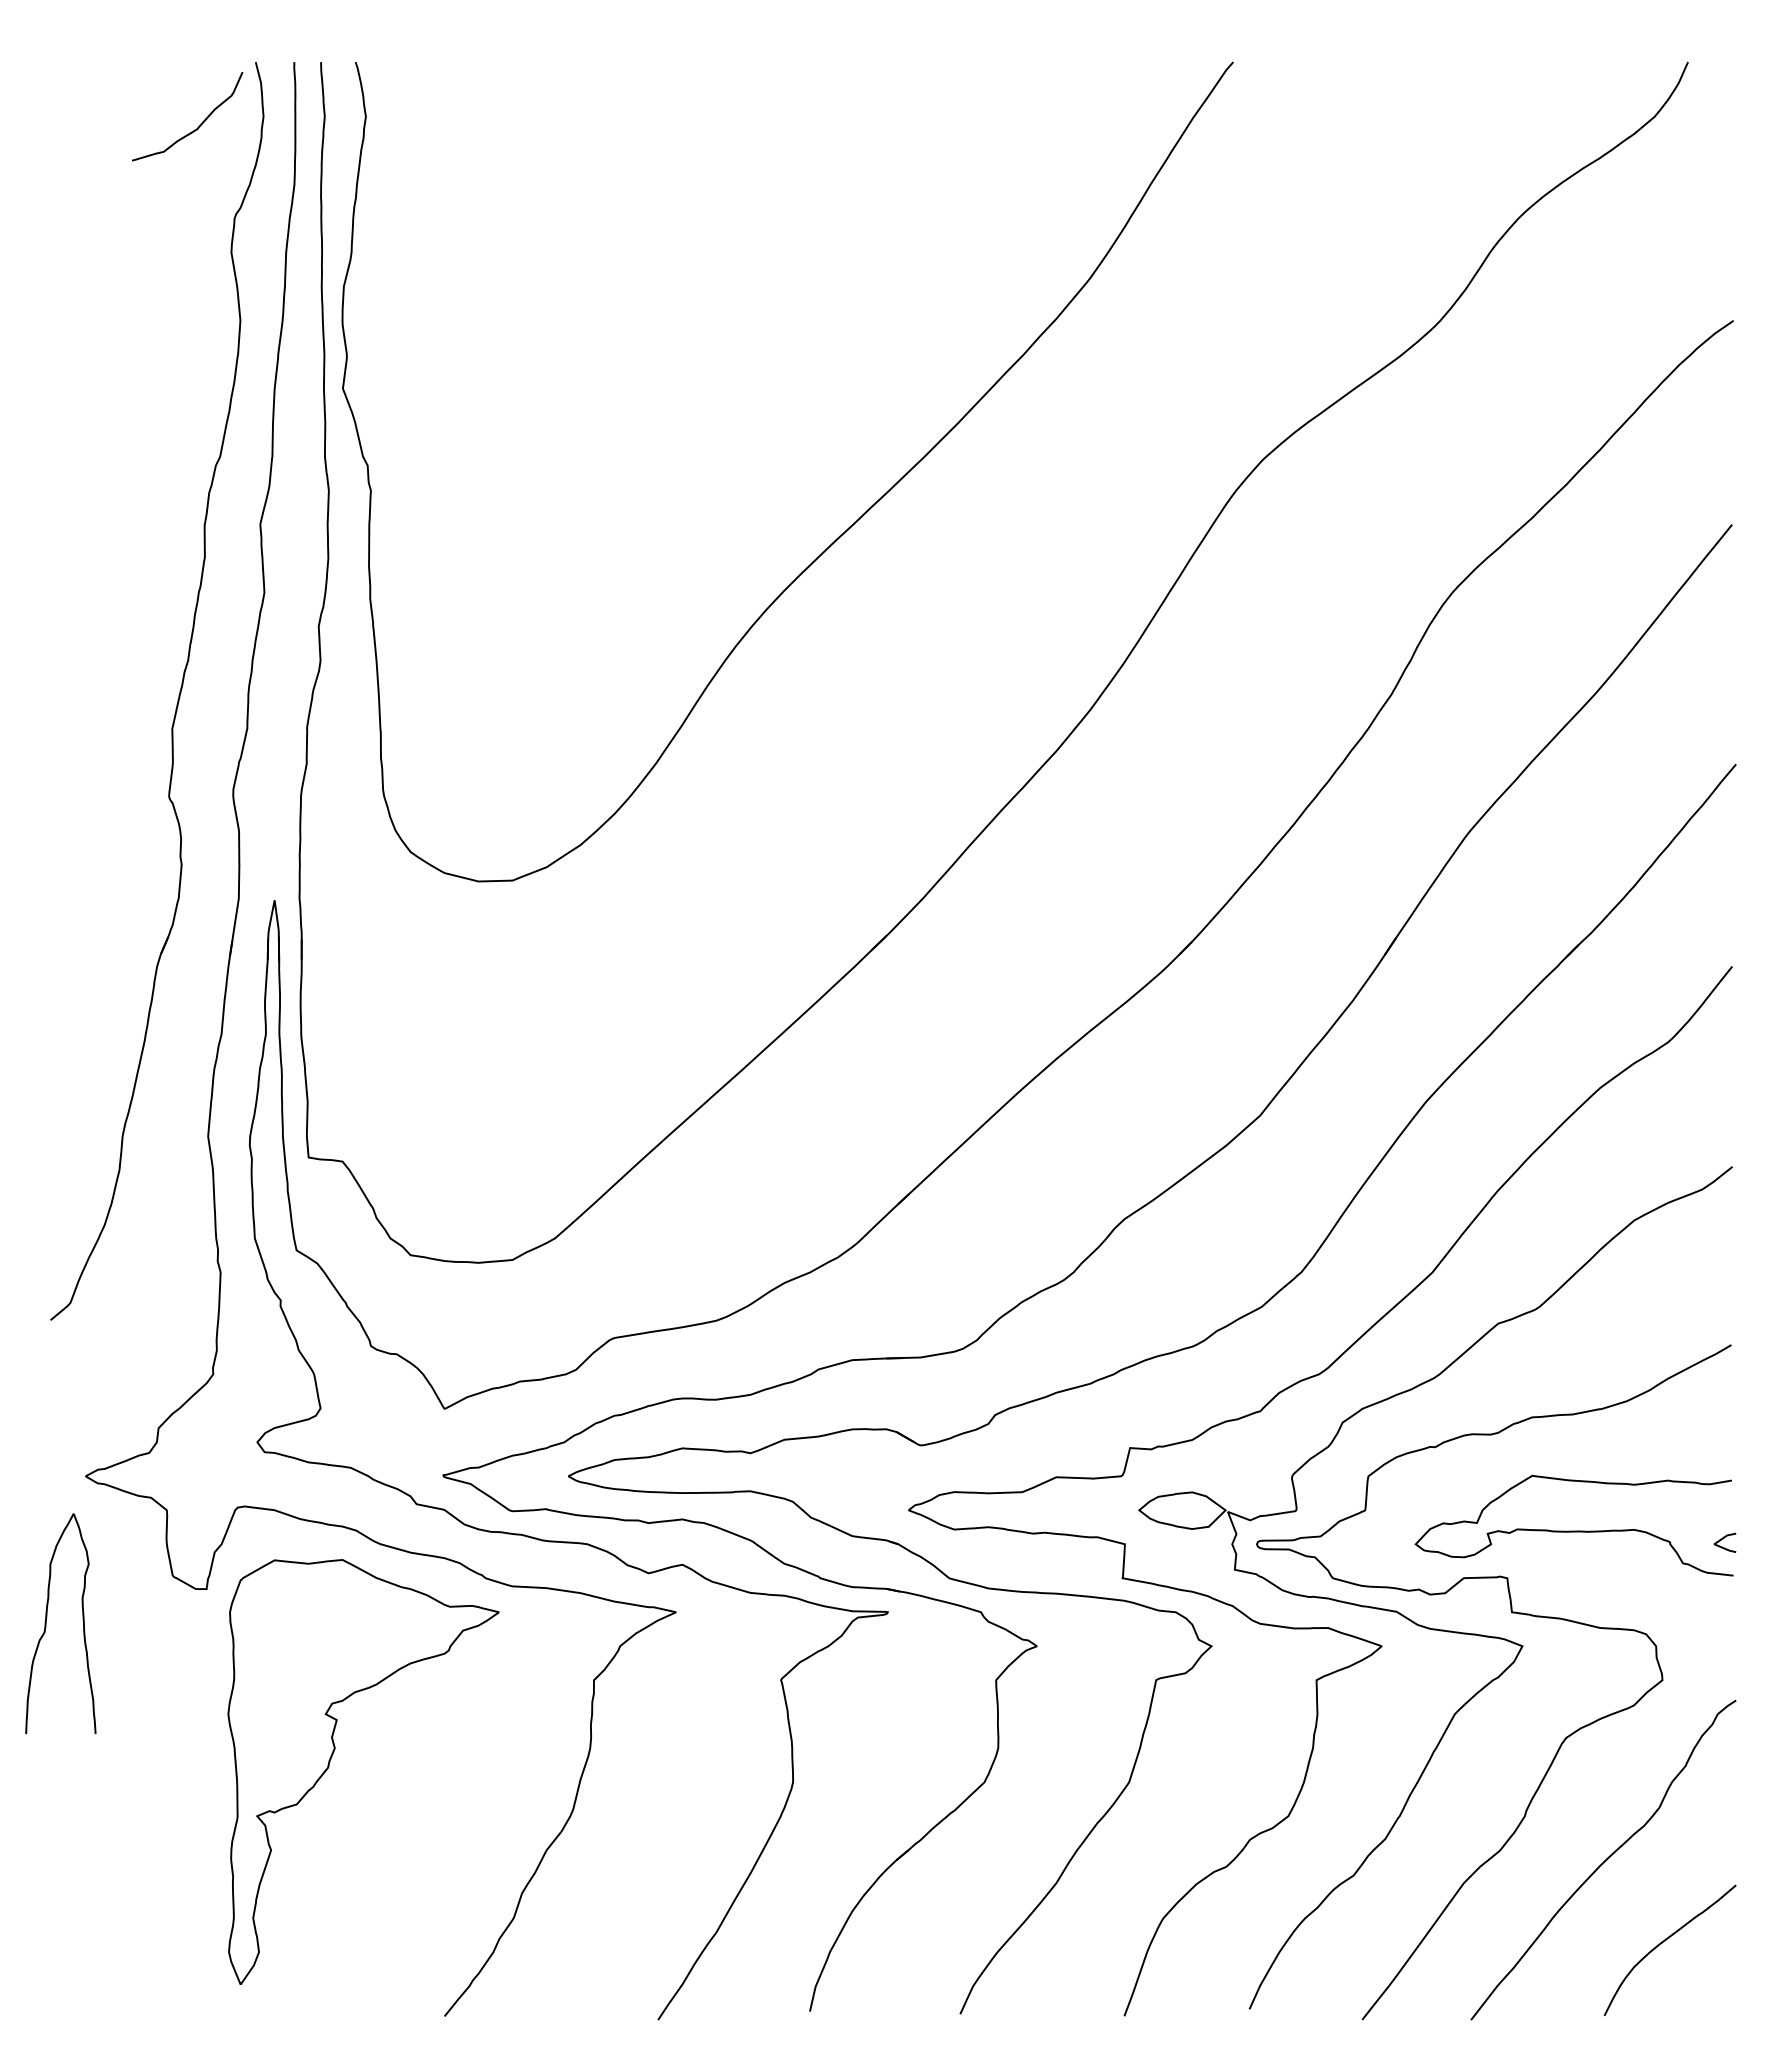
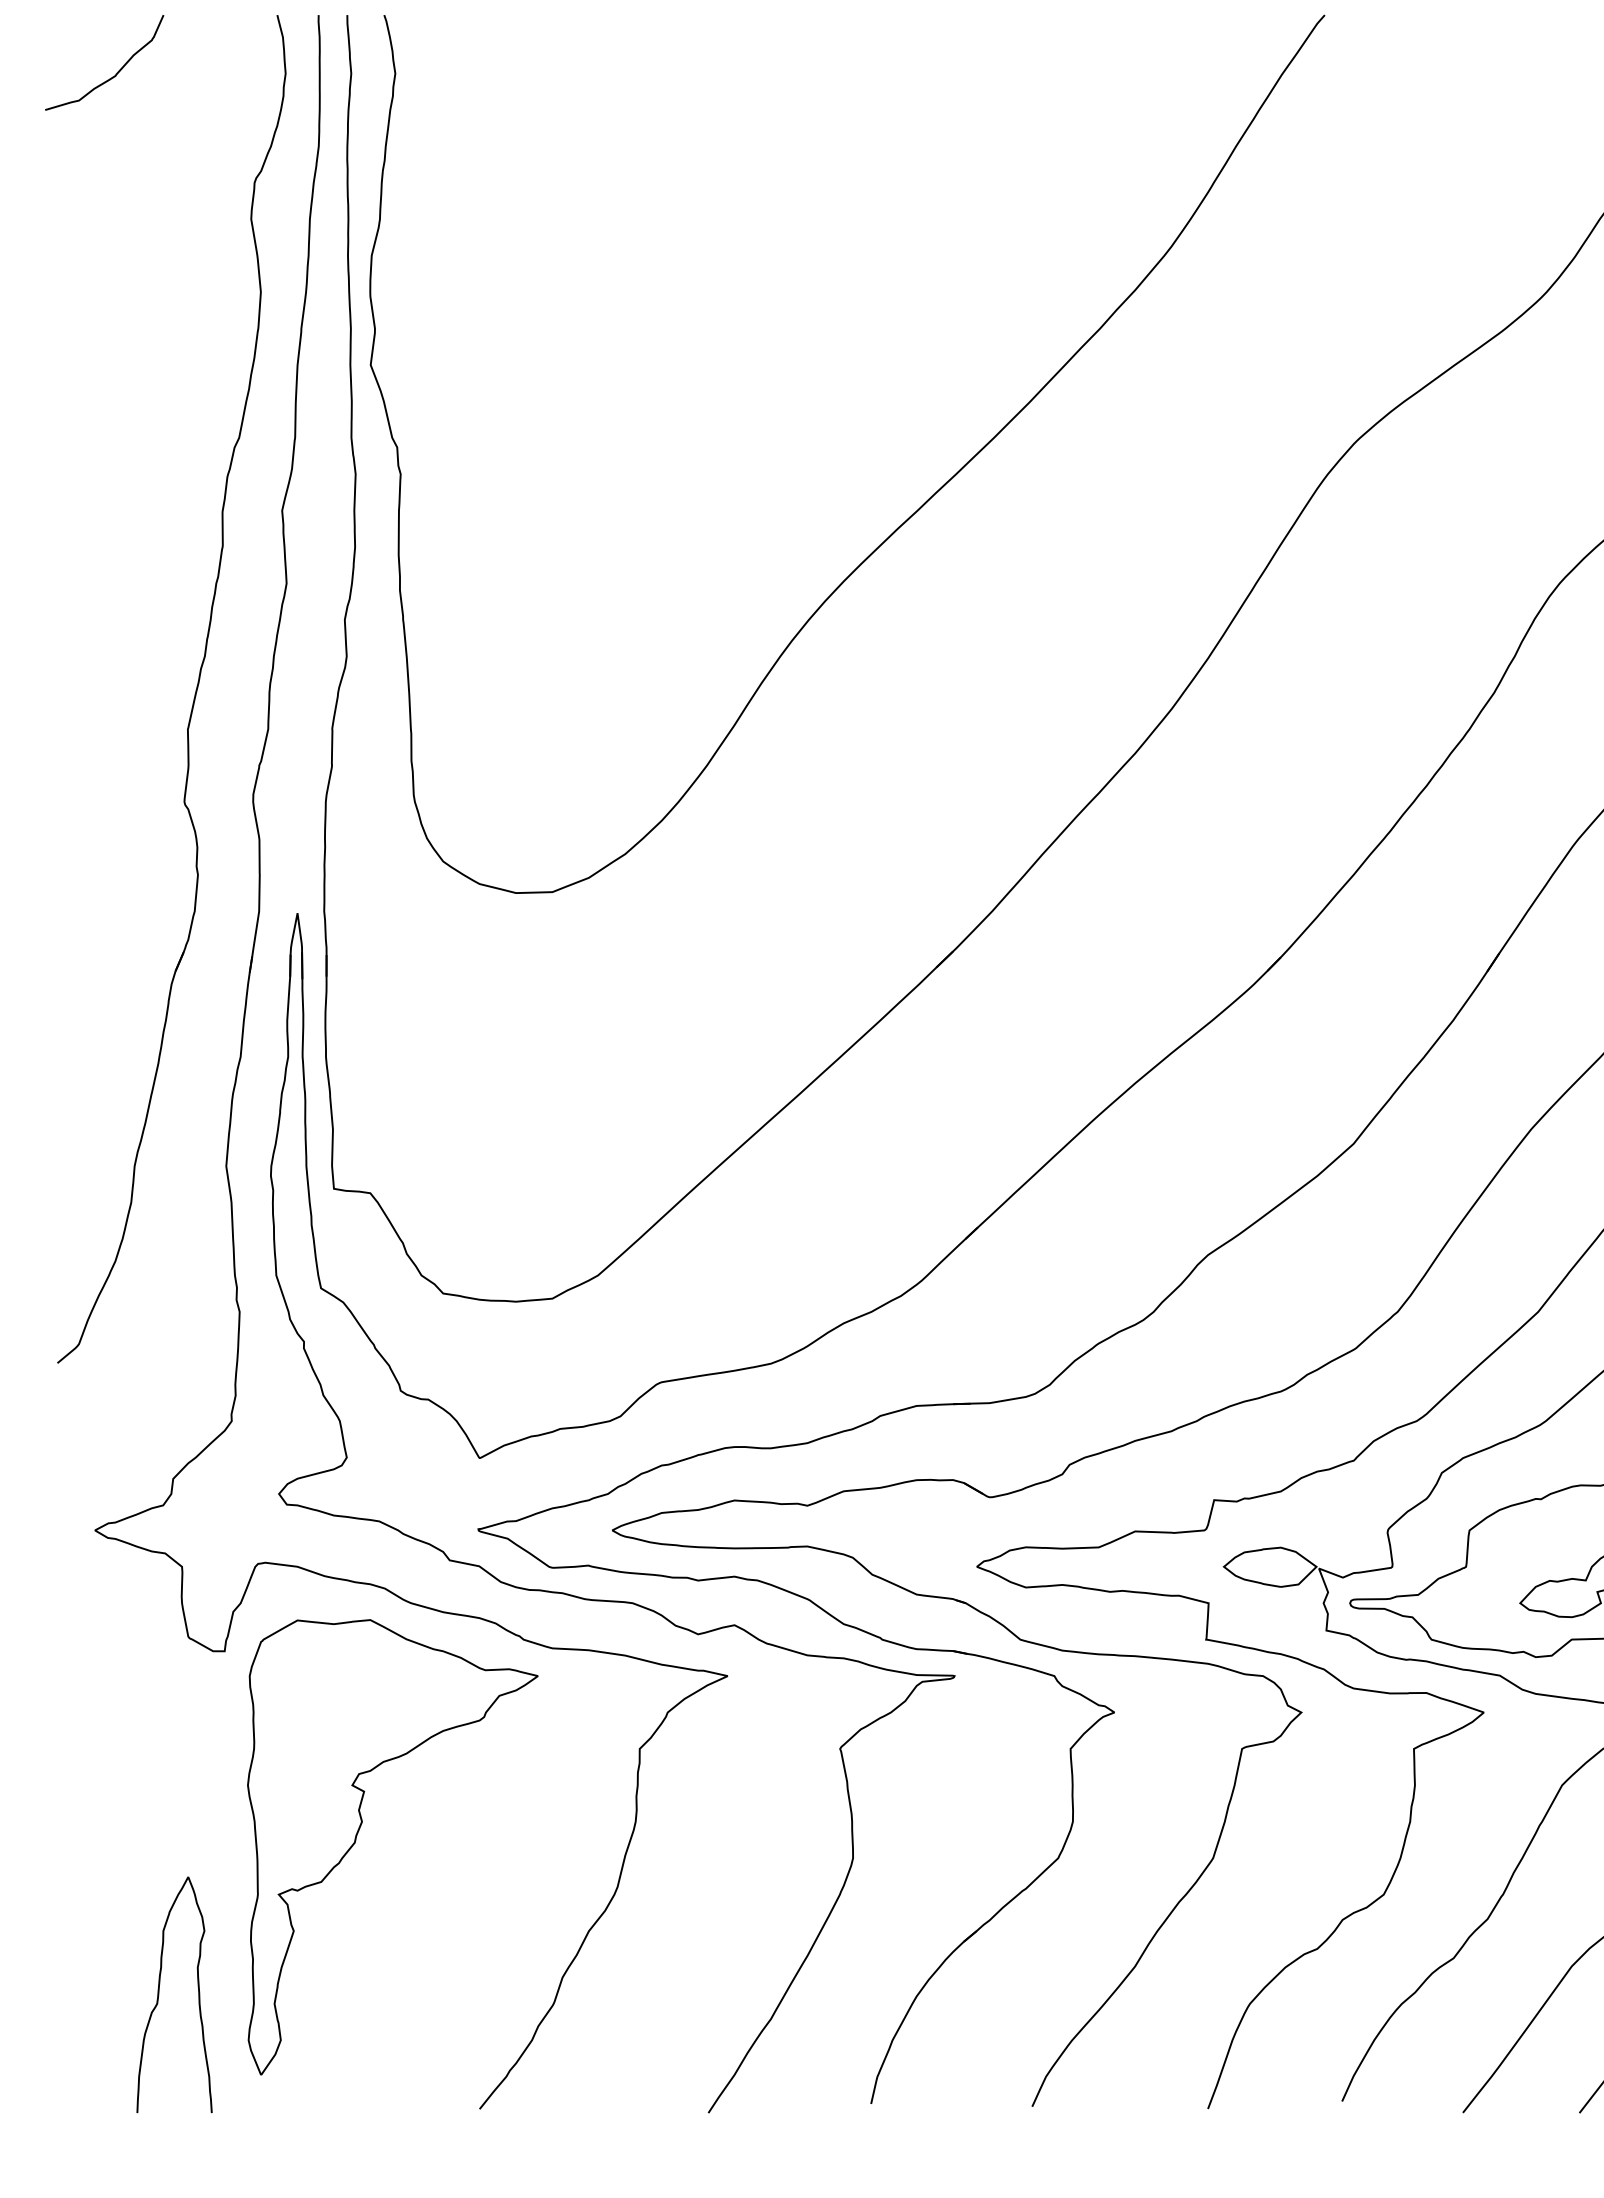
curve: (200, 123) -> (118, 70), moved
curve: (46, 1623) -> (159, 1994), moved

